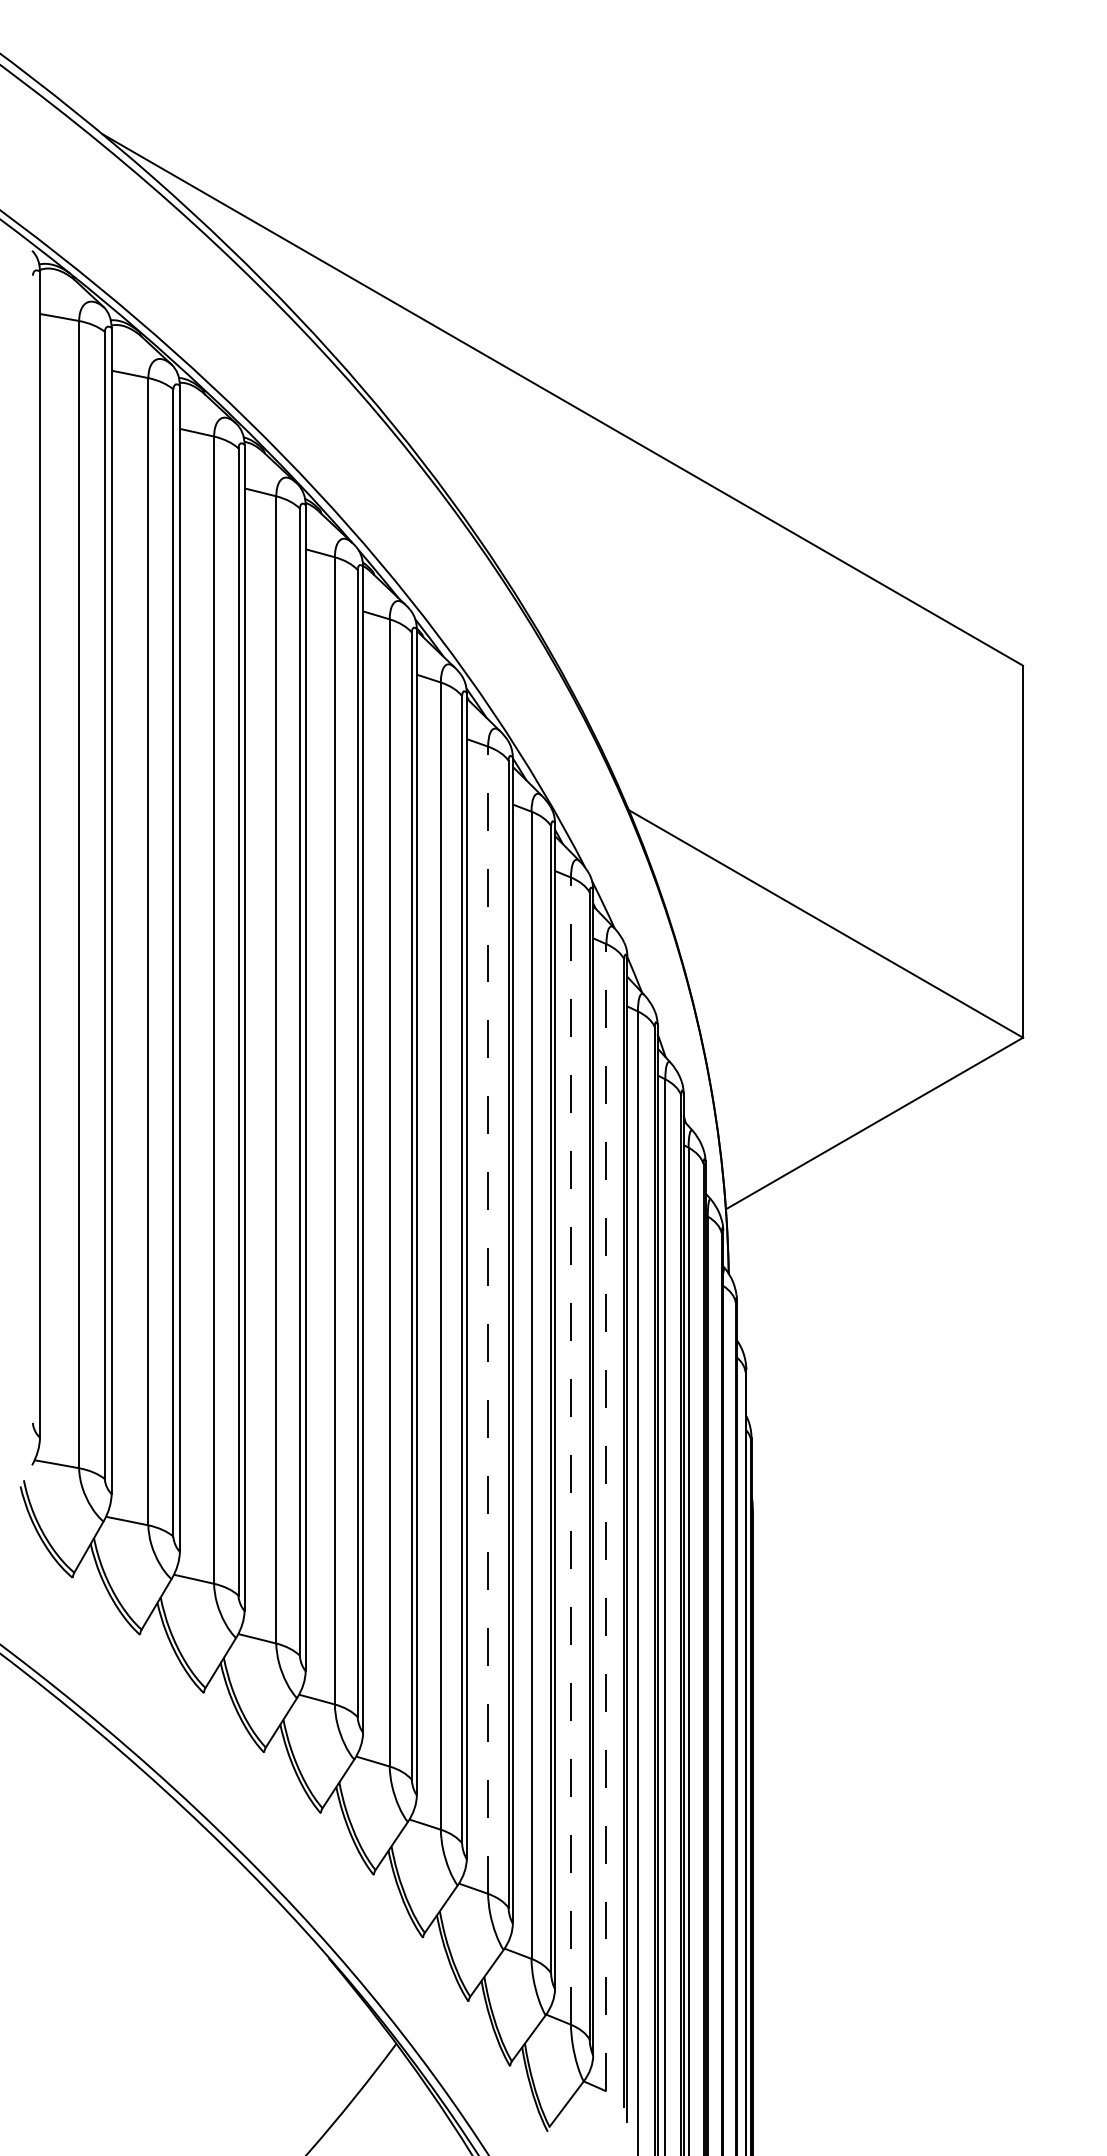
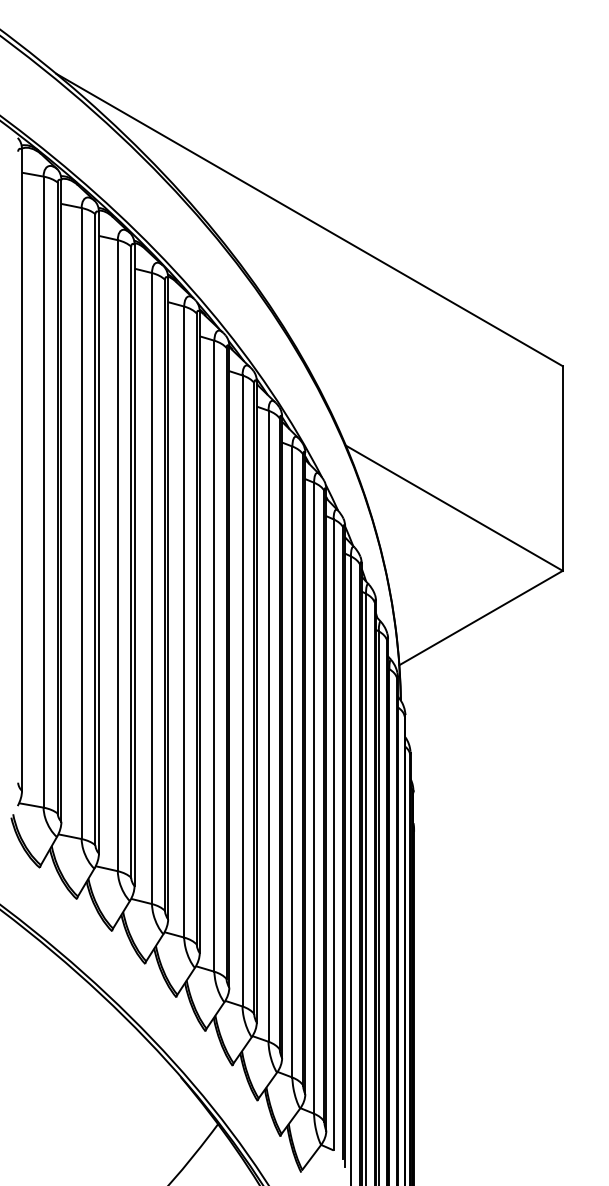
line: (488, 1320) -> (268, 726), dashed -> solid
line: (571, 1451) -> (314, 798), dashed -> solid
line: (606, 1517) -> (333, 834), dashed -> solid

